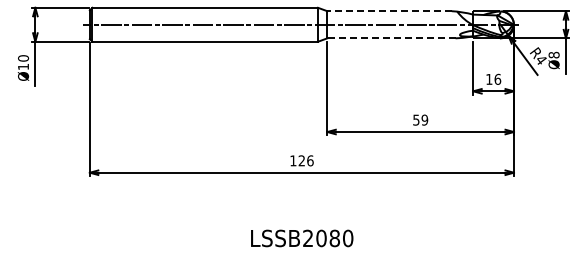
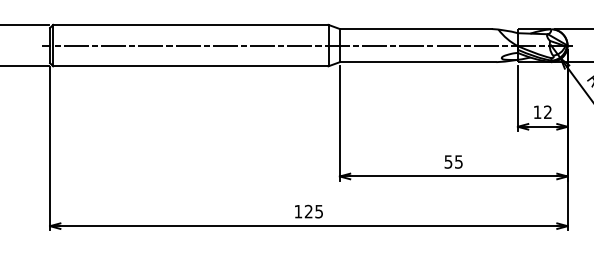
line: (389, 11) -> (415, 29), dashed -> solid
line: (390, 38) -> (416, 62), dashed -> solid
text: (497, 78) -> (547, 111), 16 -> 12
text: (424, 119) -> (458, 161), 59 -> 55
text: (310, 160) -> (319, 211), 126 -> 125

